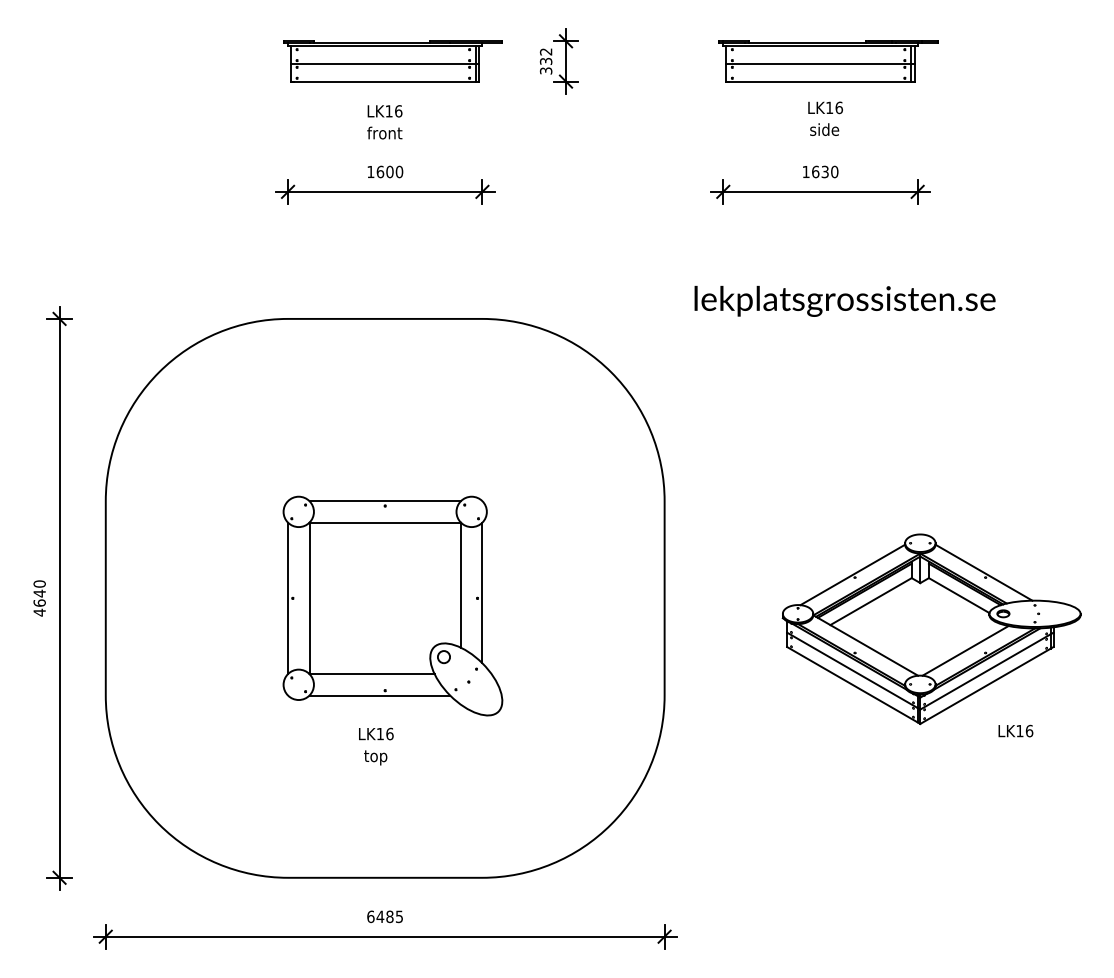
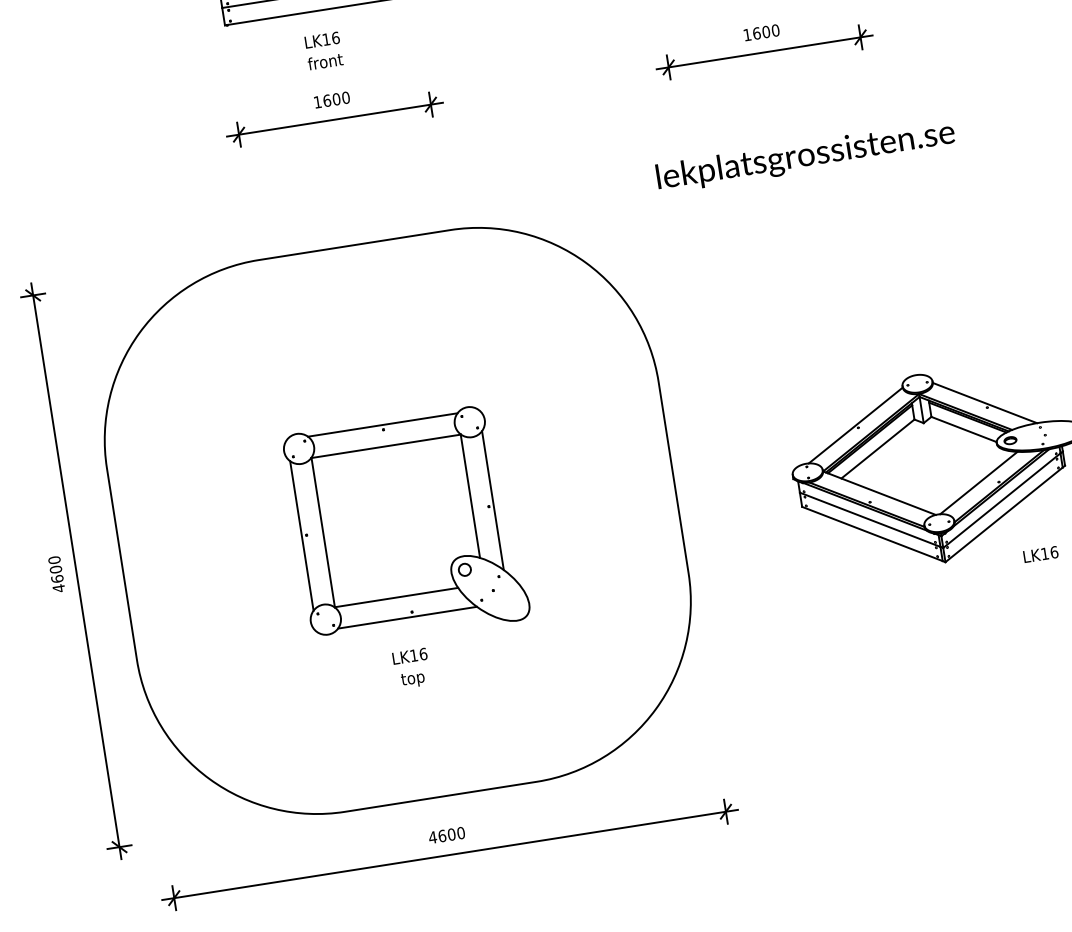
text: (824, 171) -> (765, 31), 1630 -> 1600
text: (39, 593) -> (55, 569), 4640 -> 4600
text: (384, 916) -> (446, 835), 6485 -> 4600

